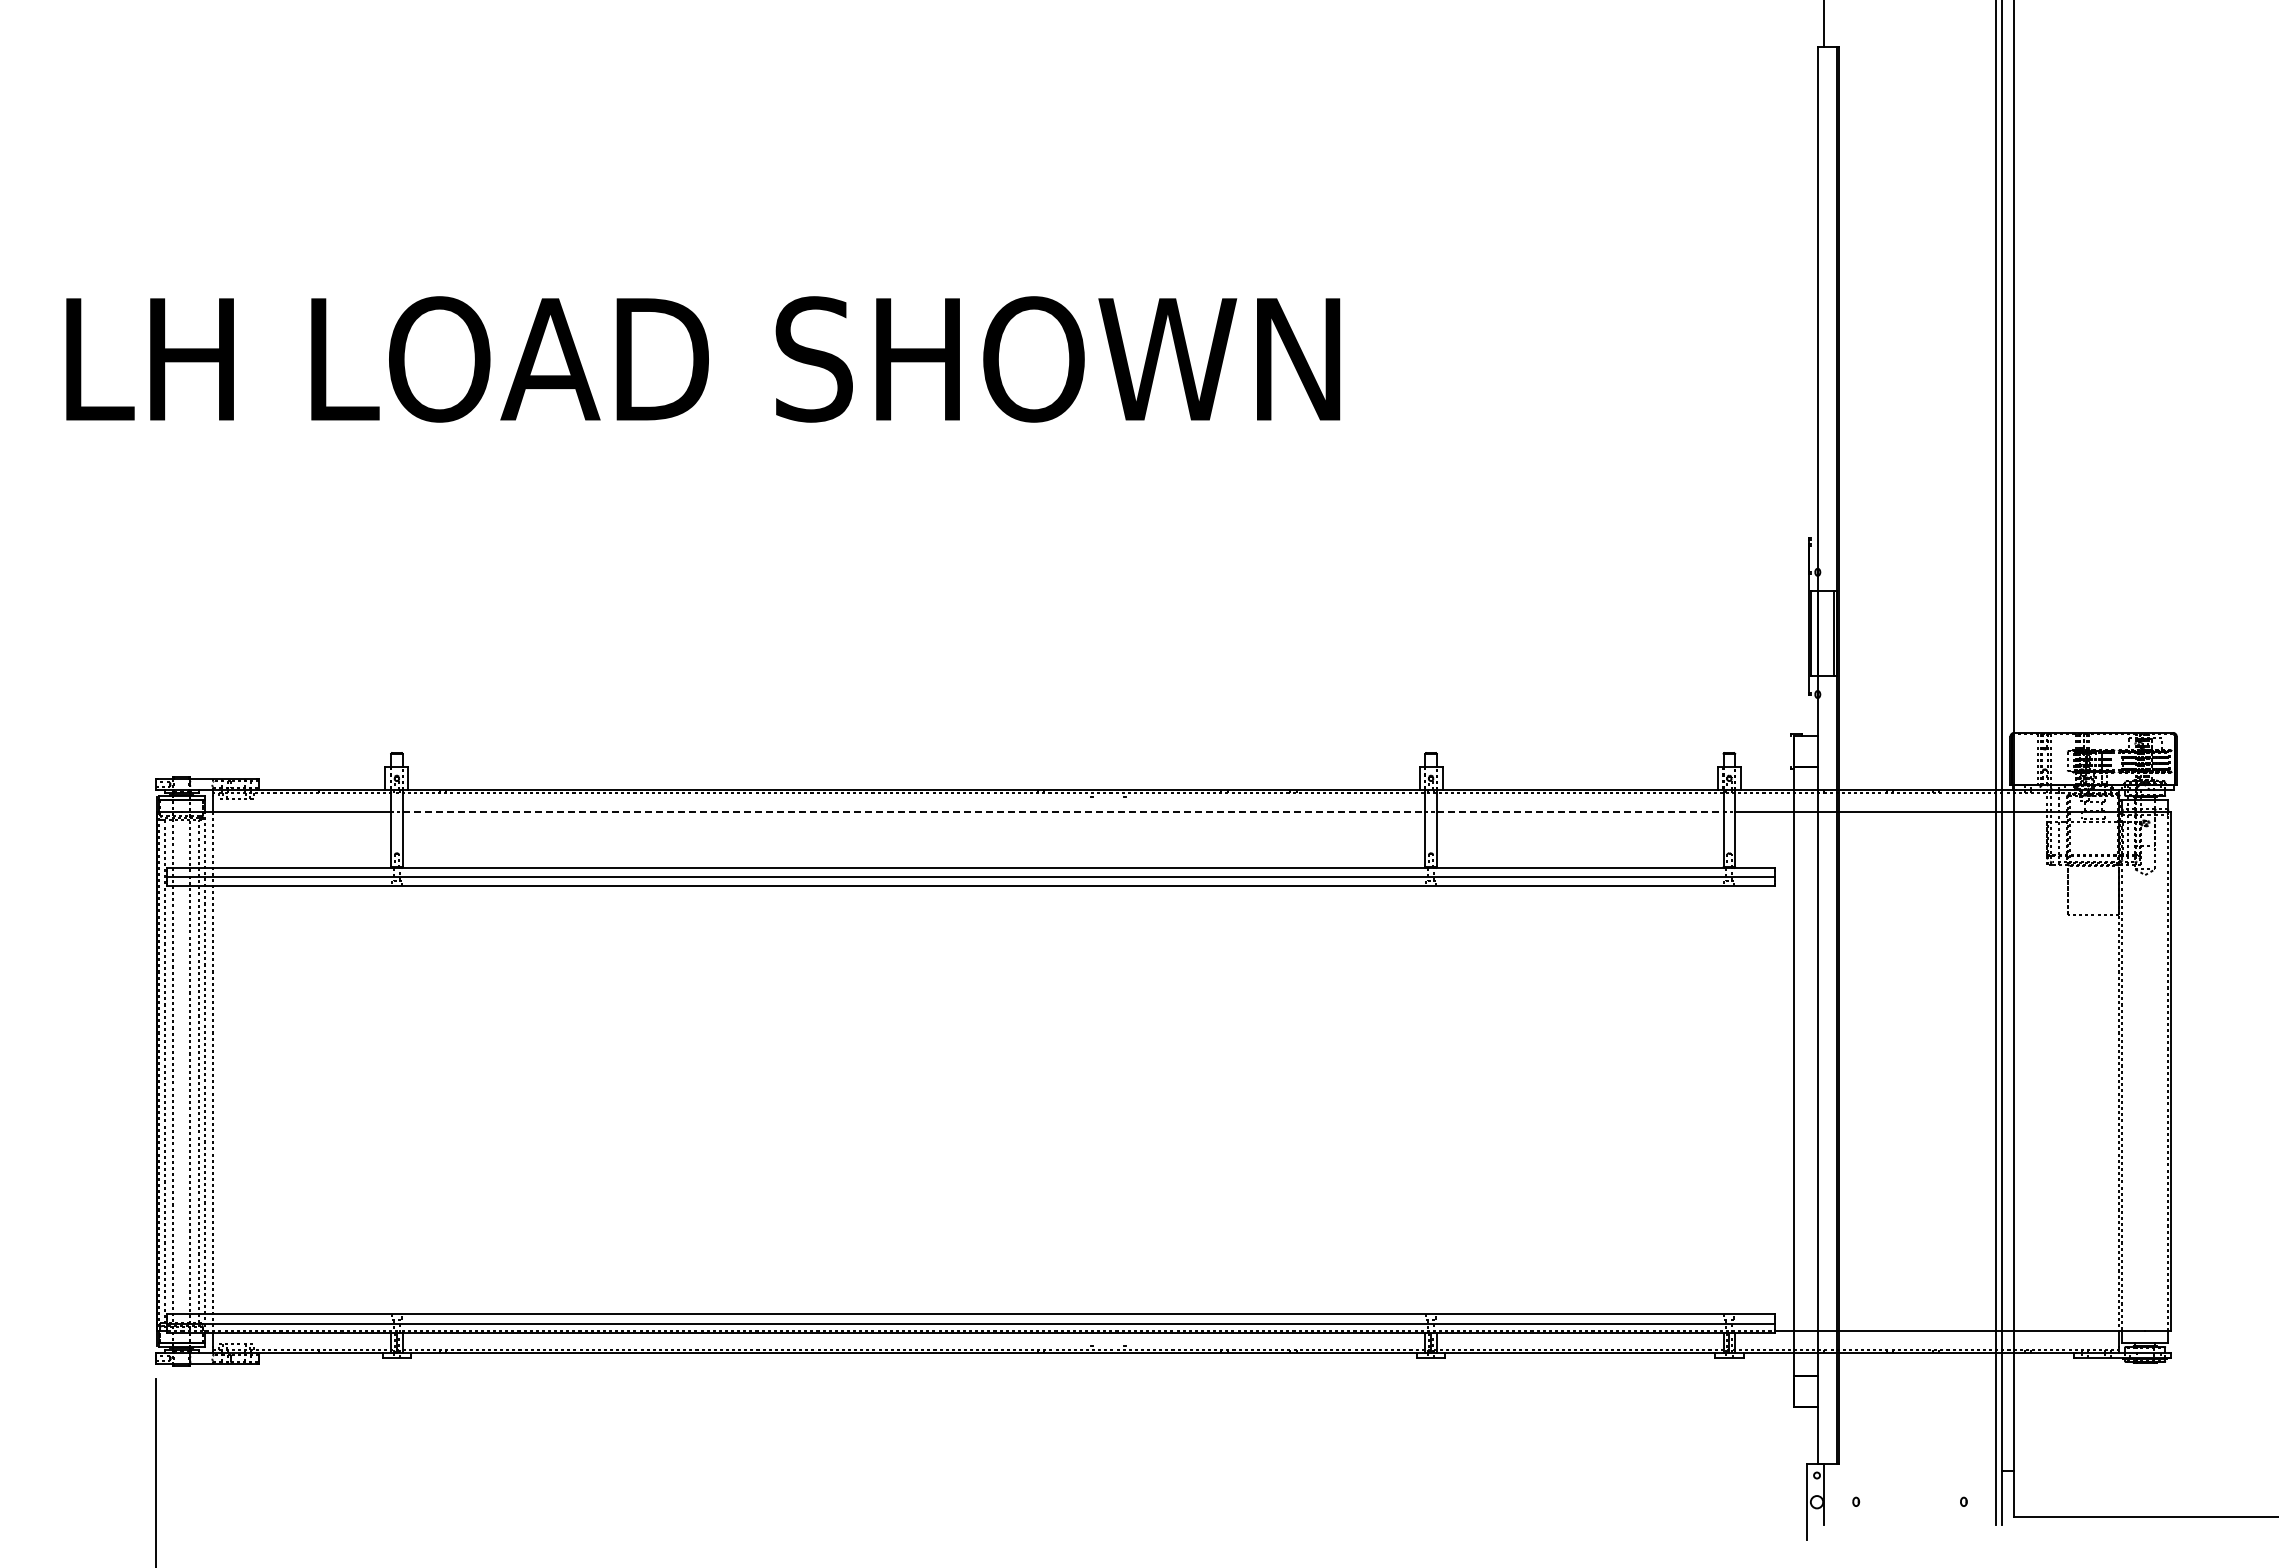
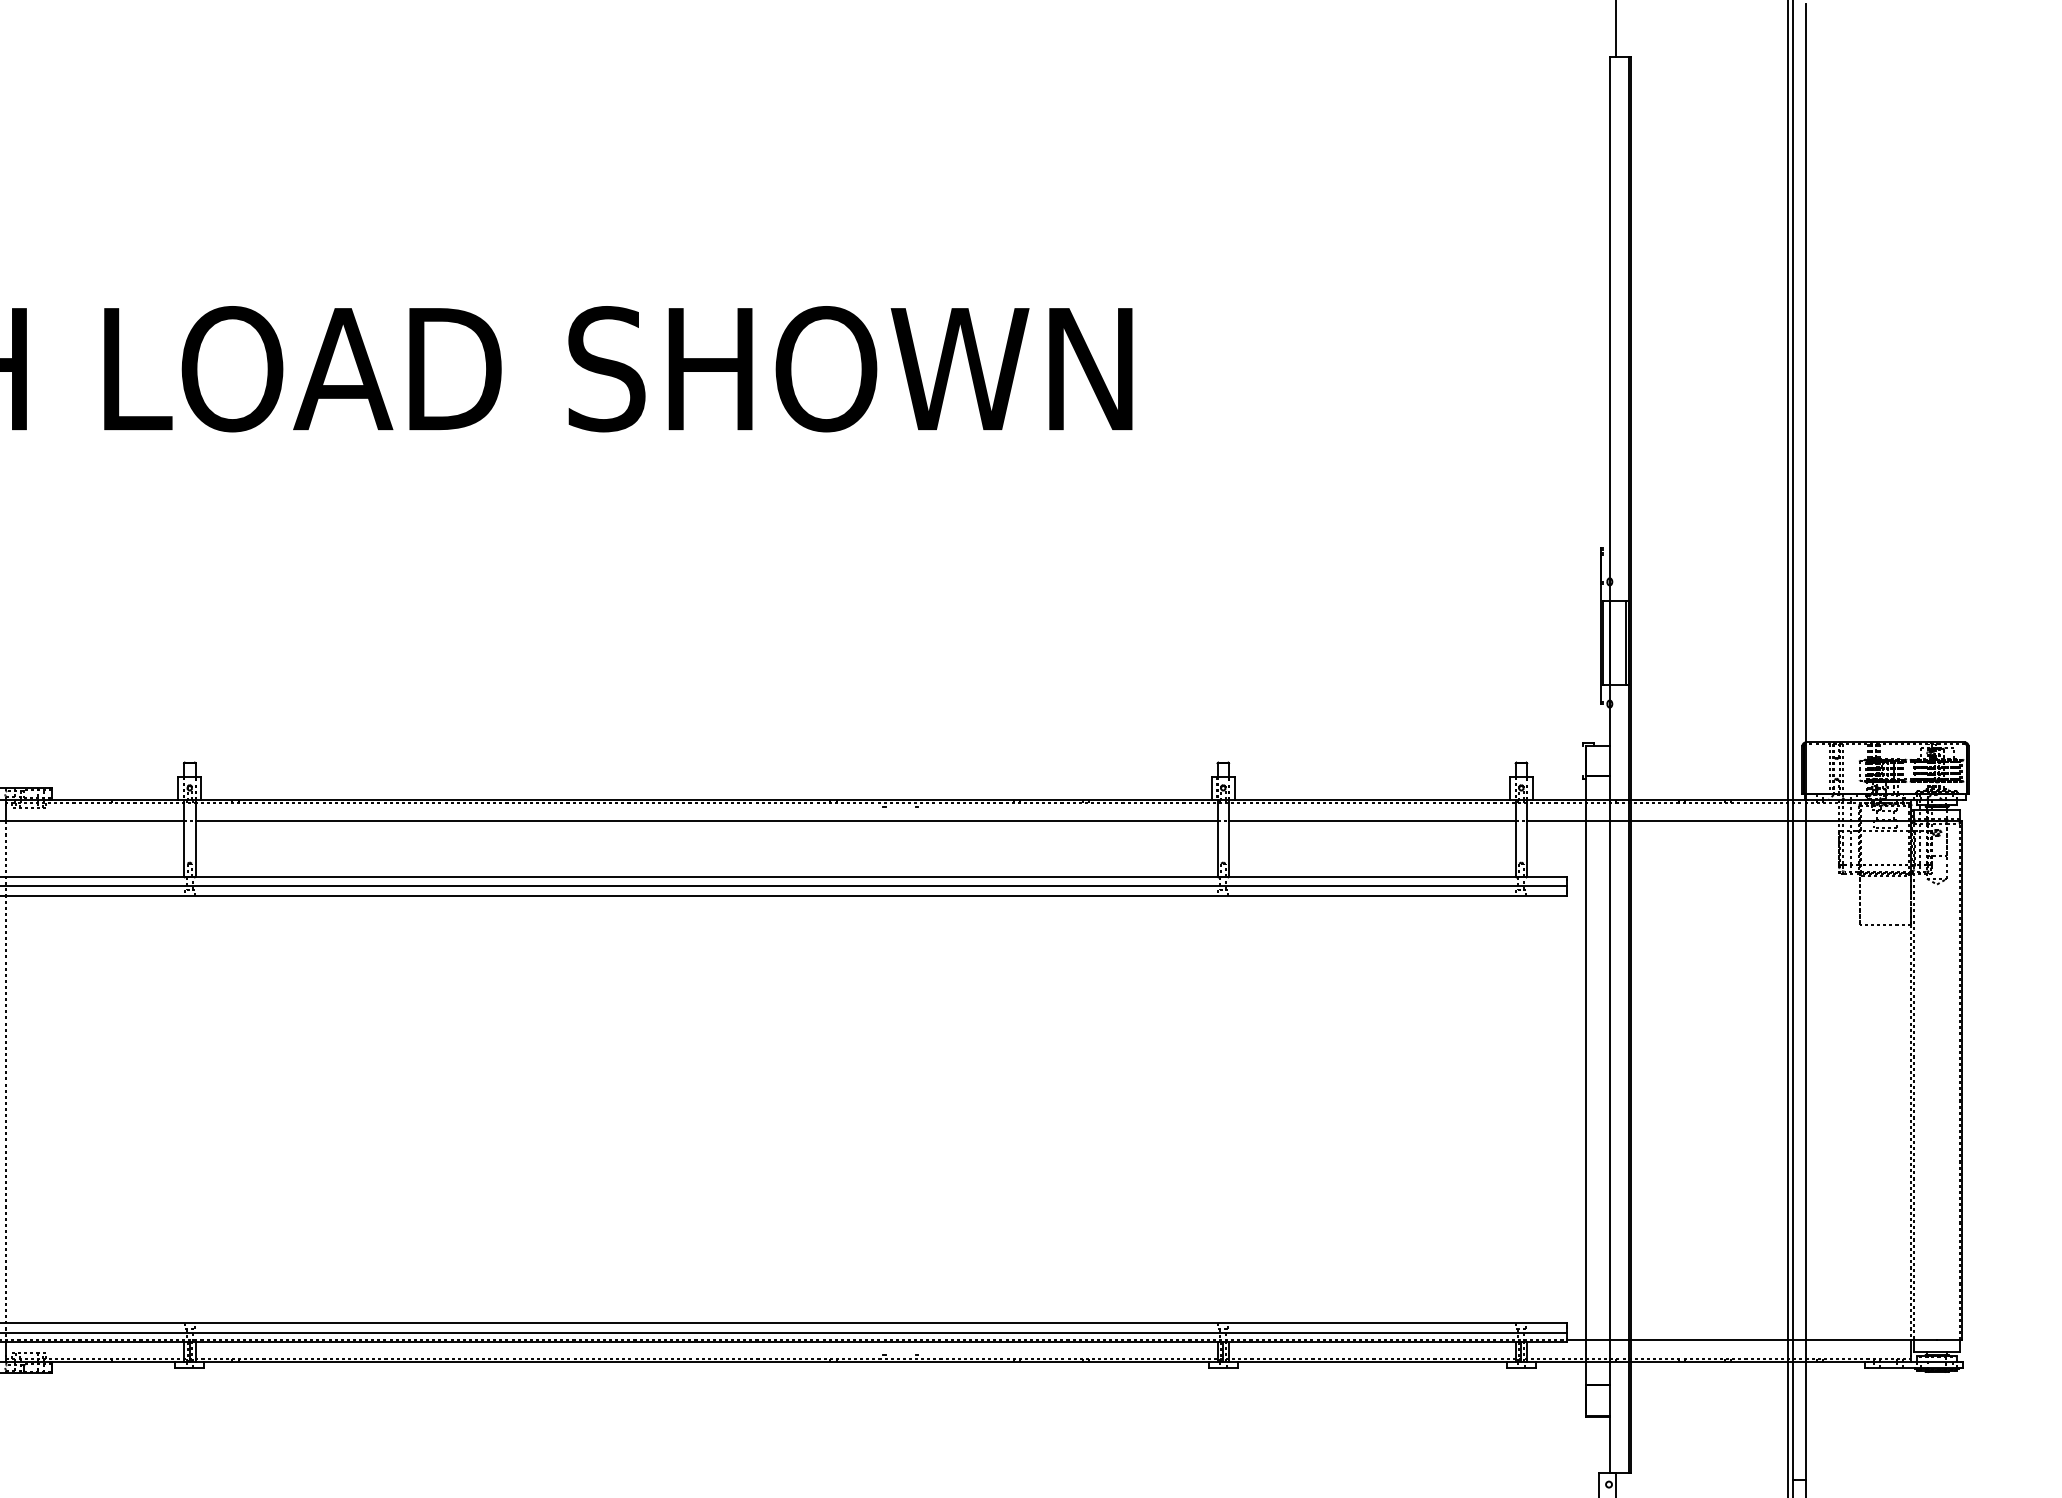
line: (914, 811) -> (707, 820), dashed -> solid
line: (1580, 811) -> (1372, 820), dashed -> solid

